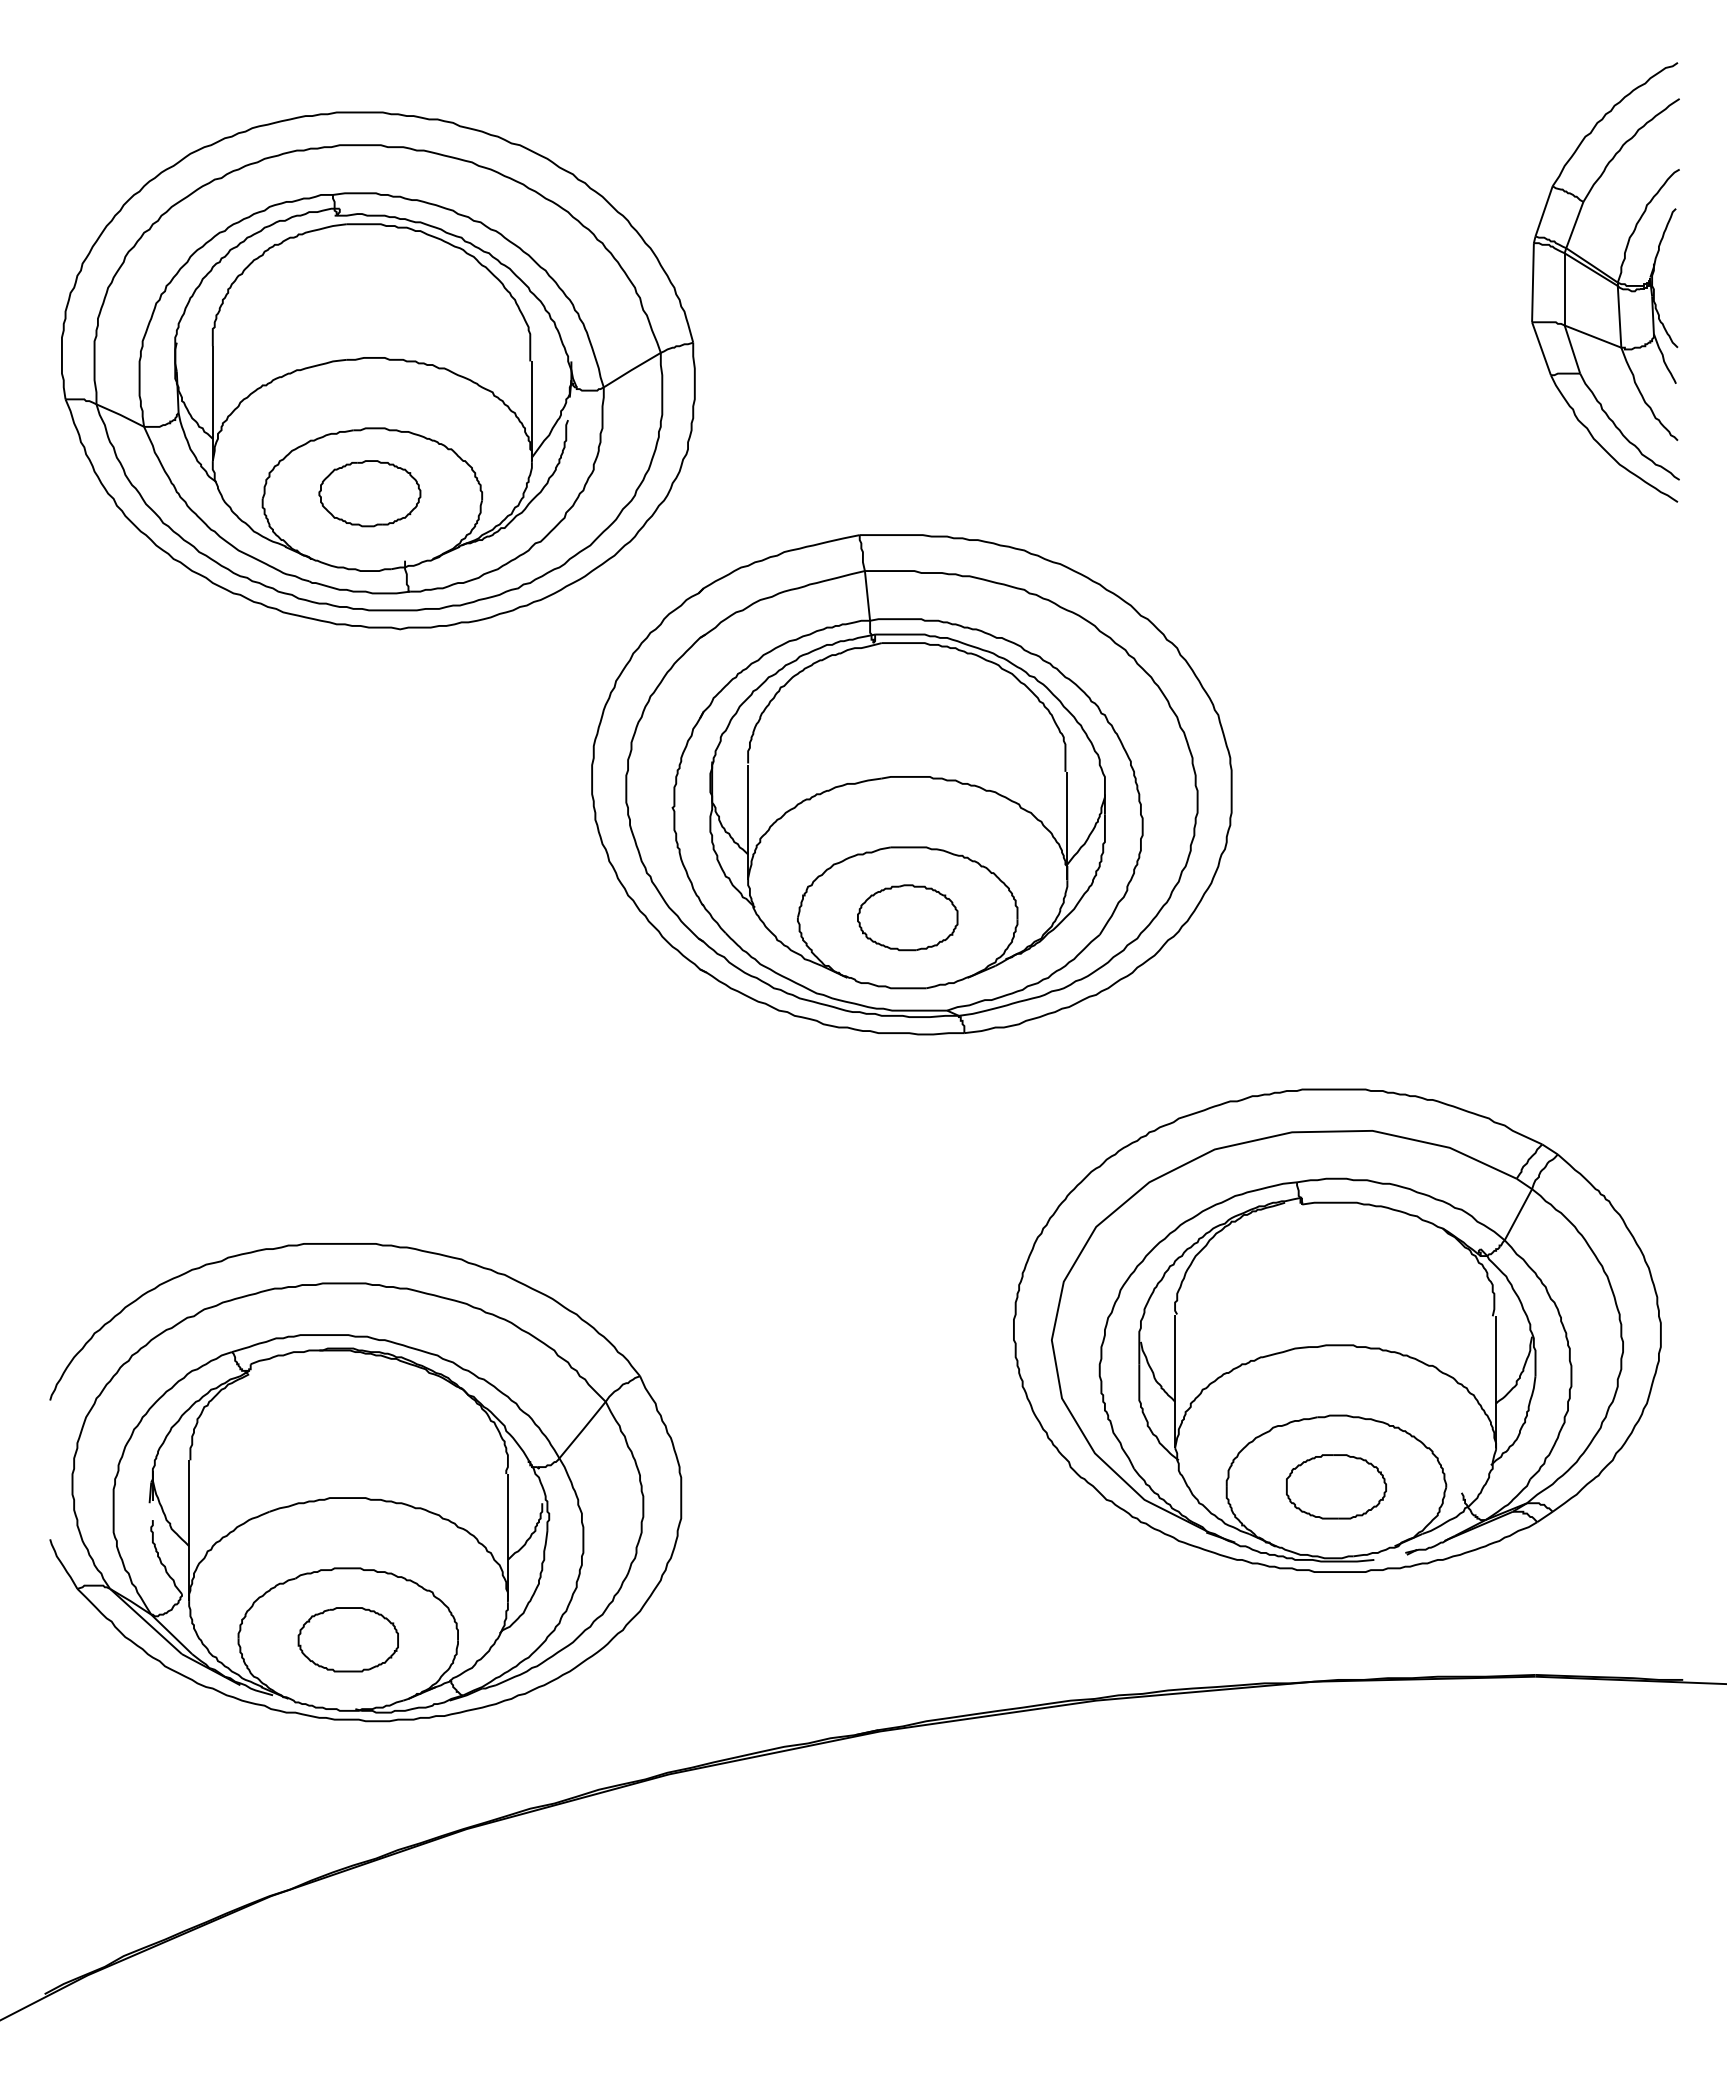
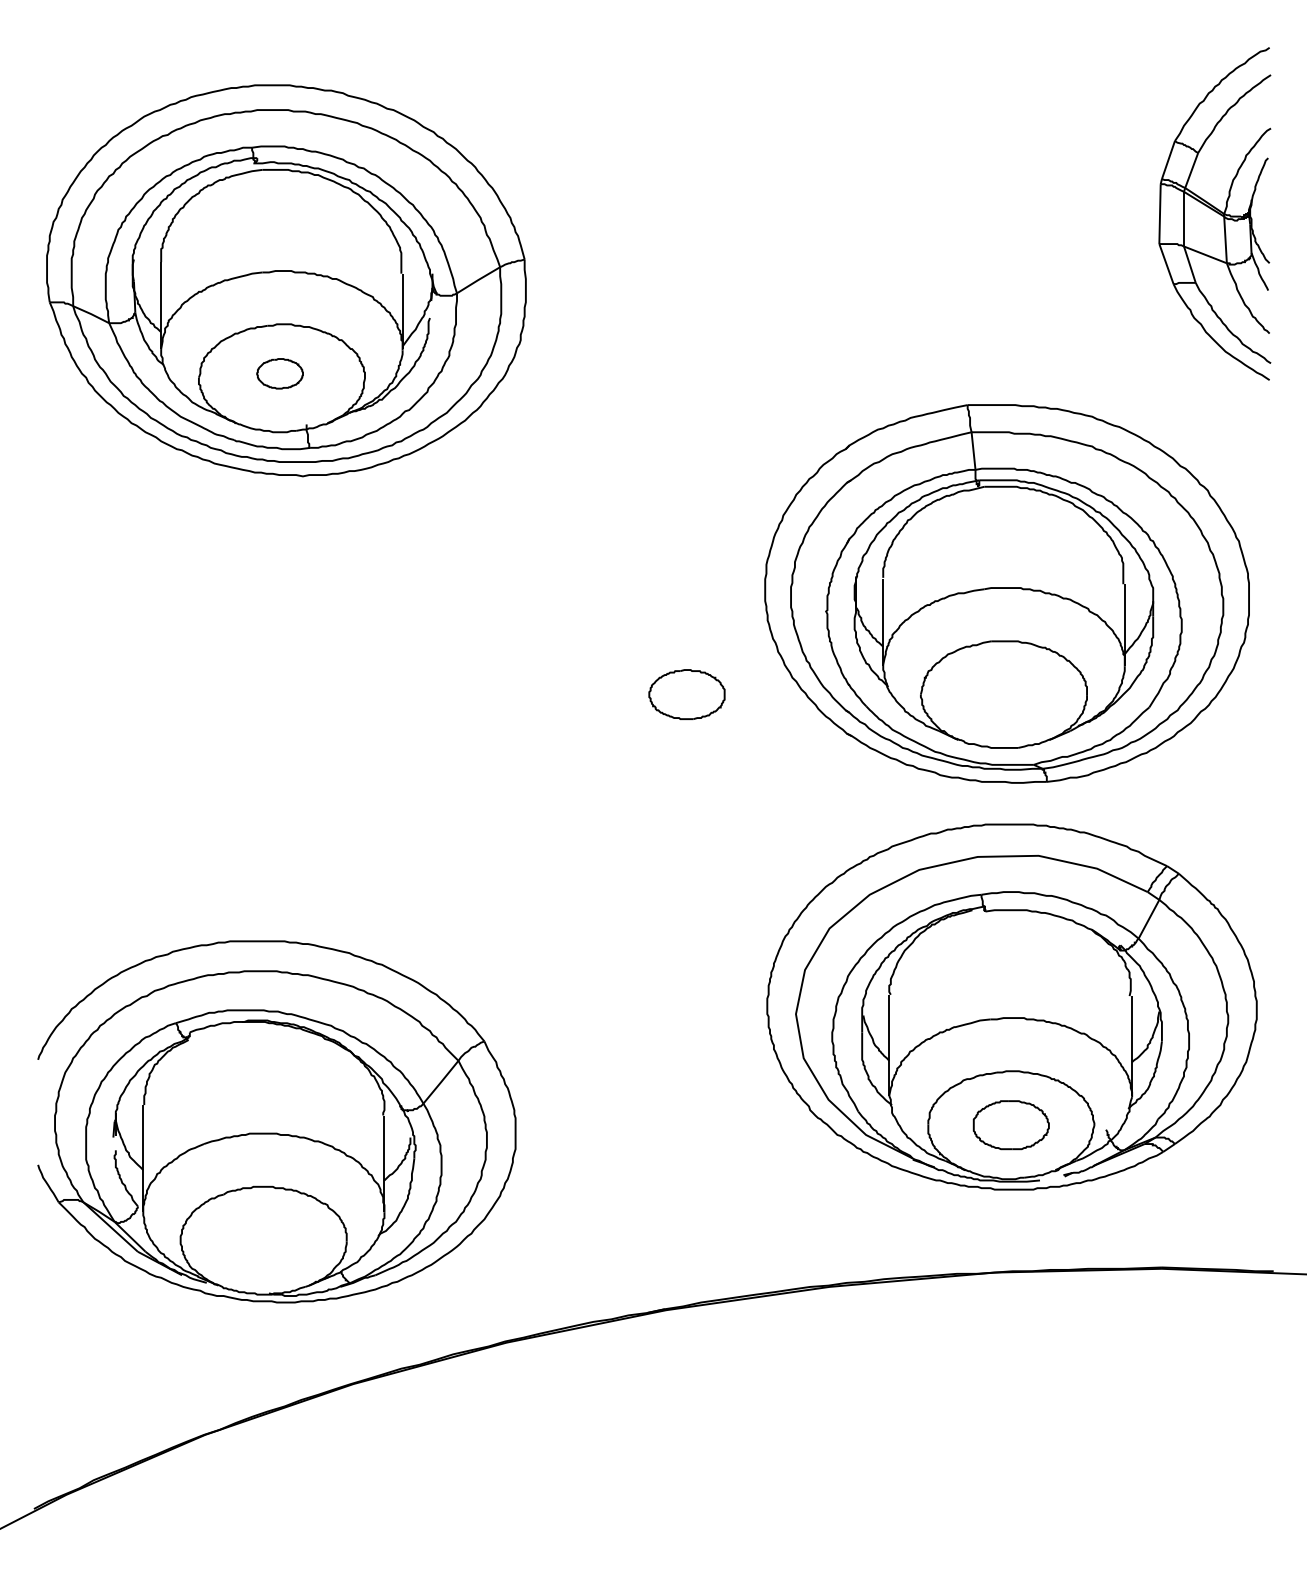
part: (369, 493) -> (279, 373), size x0.6
part: (911, 784) -> (1006, 593), moved
part: (347, 1639) -> (263, 1240), removed

